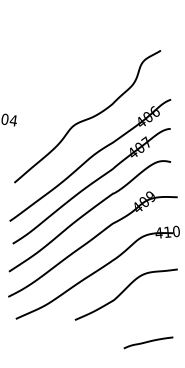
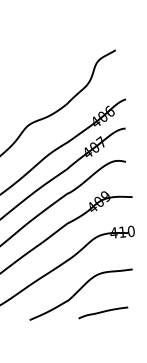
curve: (148, 342) -> (103, 312), moved

